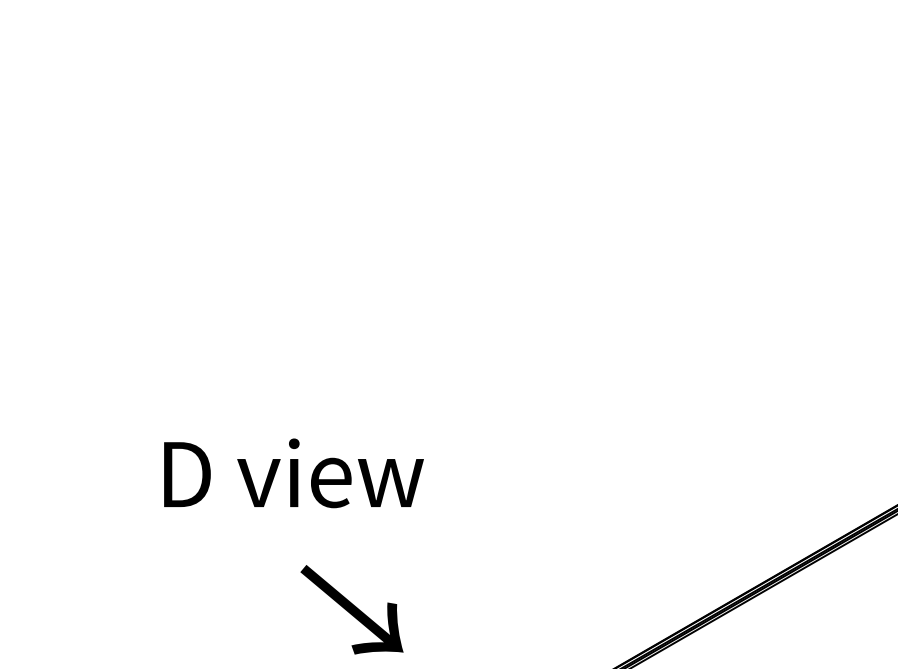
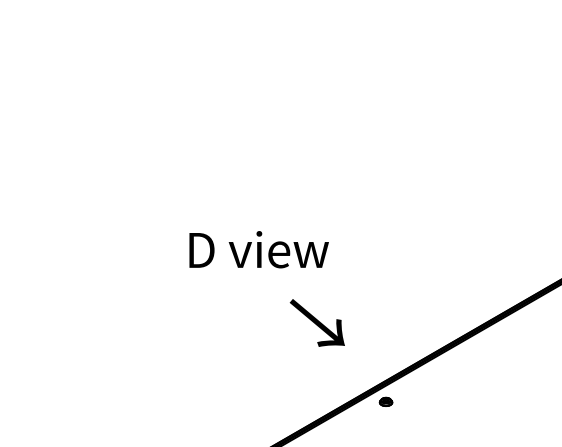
text: (350, 608) -> (316, 322), moved

